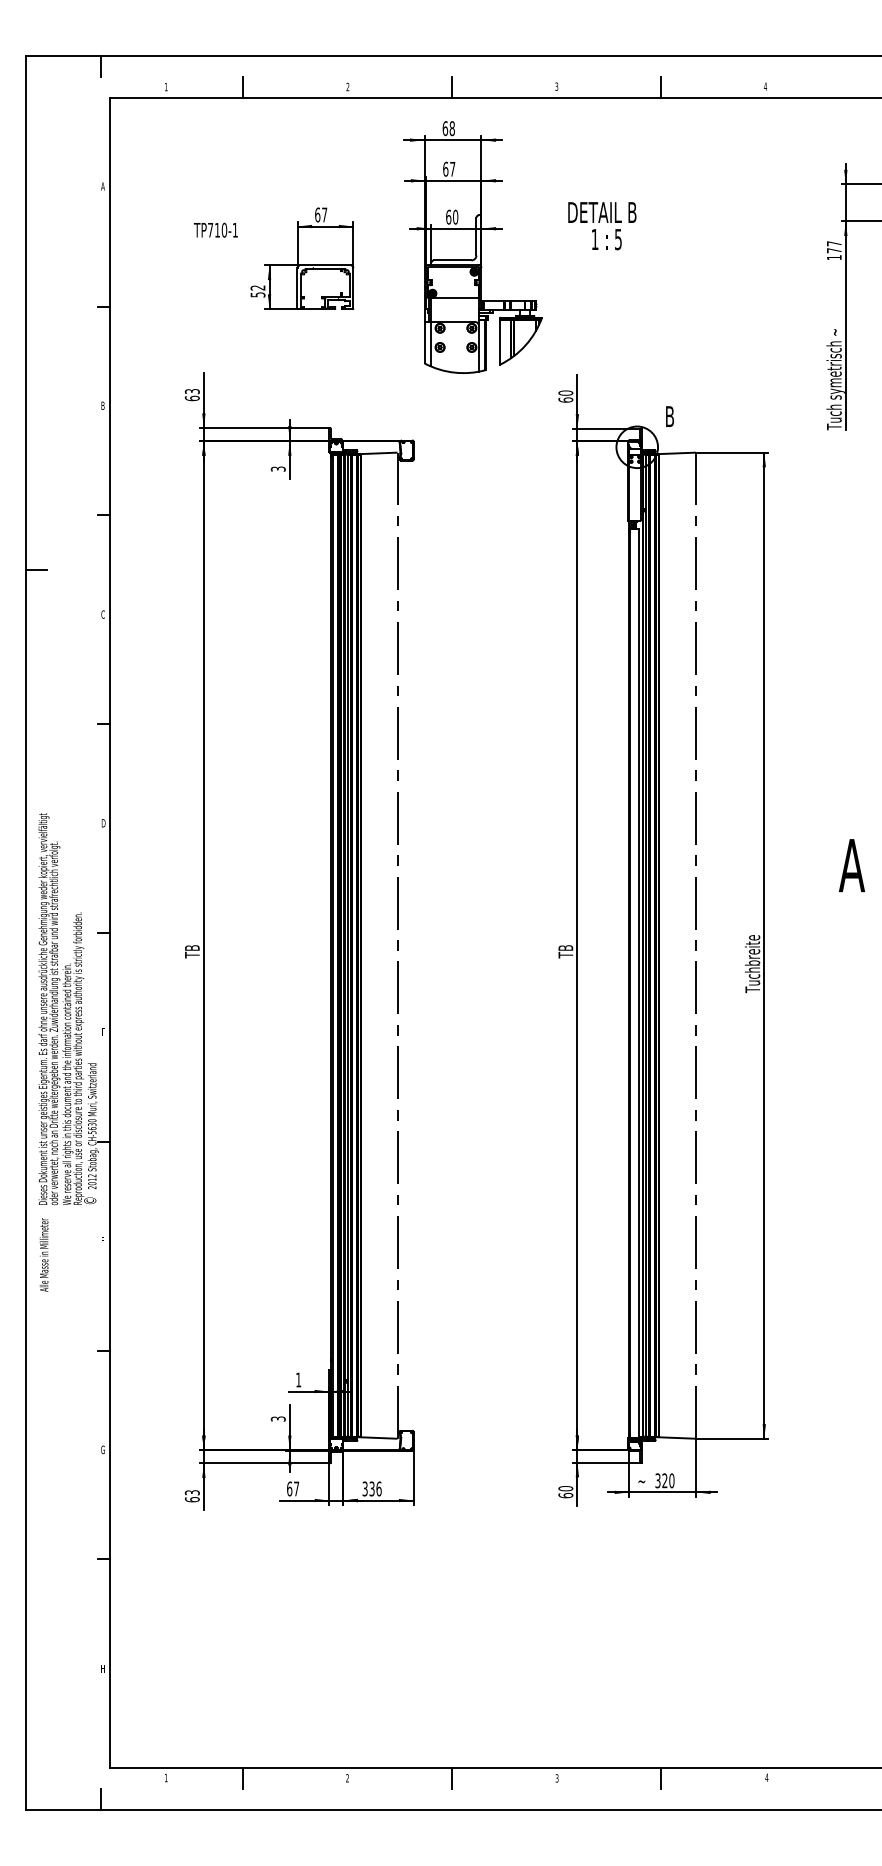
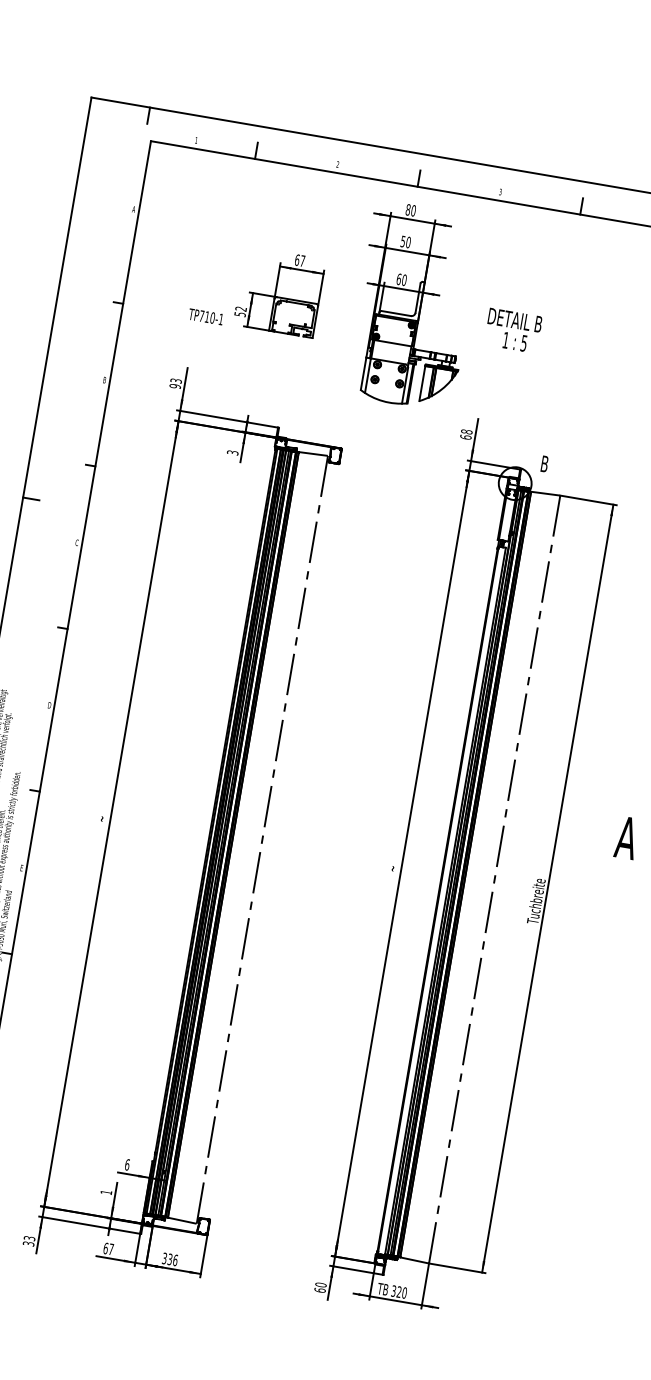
text: (448, 128) -> (410, 210), 68 -> 80
text: (449, 168) -> (406, 241), 67 -> 50
text: (602, 226) -> (513, 331), moved
text: (215, 229) -> (205, 316), moved
text: (565, 392) -> (466, 431), 60 -> 68
text: (191, 398) -> (174, 386), 63 -> 93
text: (192, 951) -> (101, 817), TB -> ~
text: (565, 951) -> (392, 866), TB -> ~
text: (298, 1379) -> (127, 1164), 1 -> 6
text: (277, 1418) -> (105, 1192), 3 -> 1
text: (643, 1480) -> (382, 1289), ~ -> TB
text: (191, 1499) -> (28, 1243), 63 -> 33

